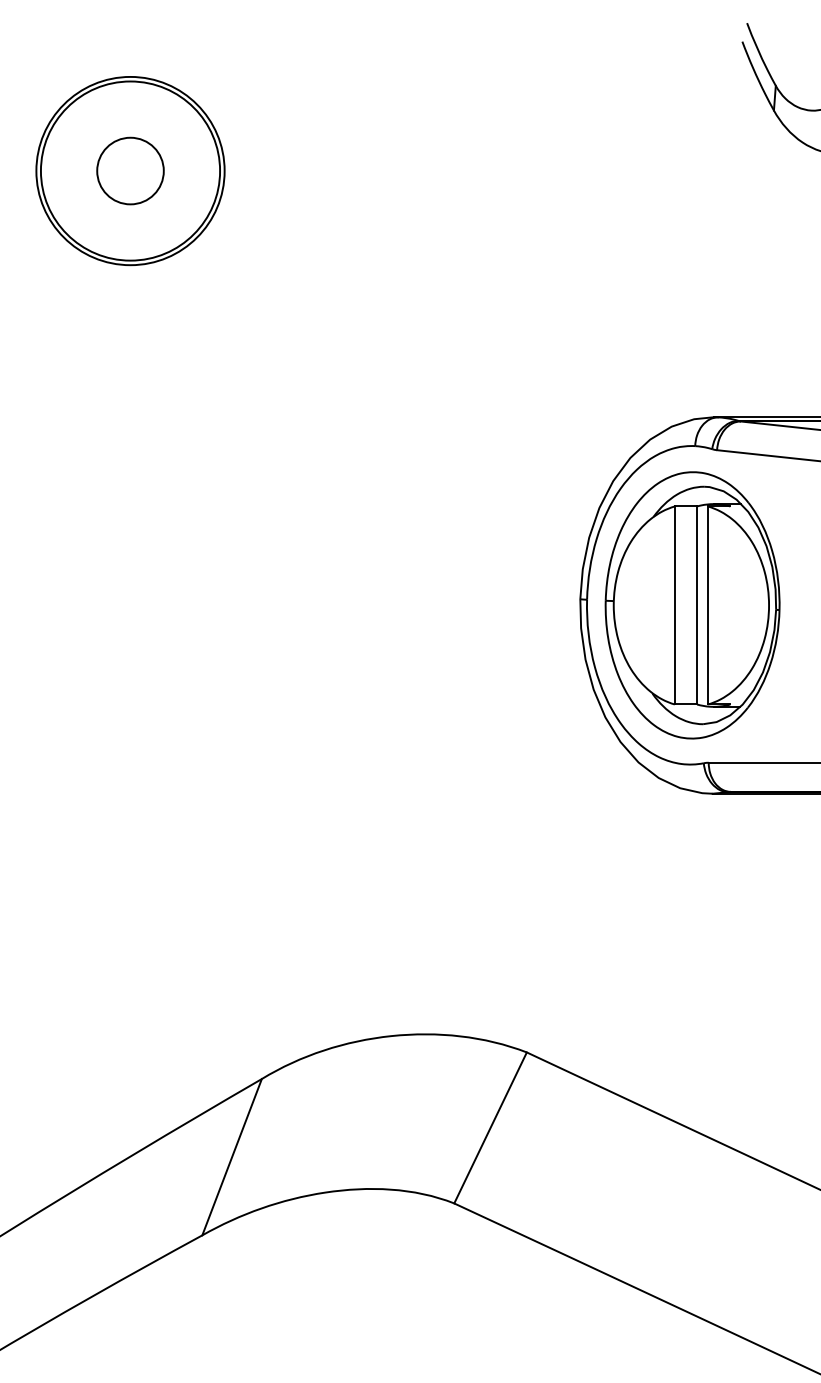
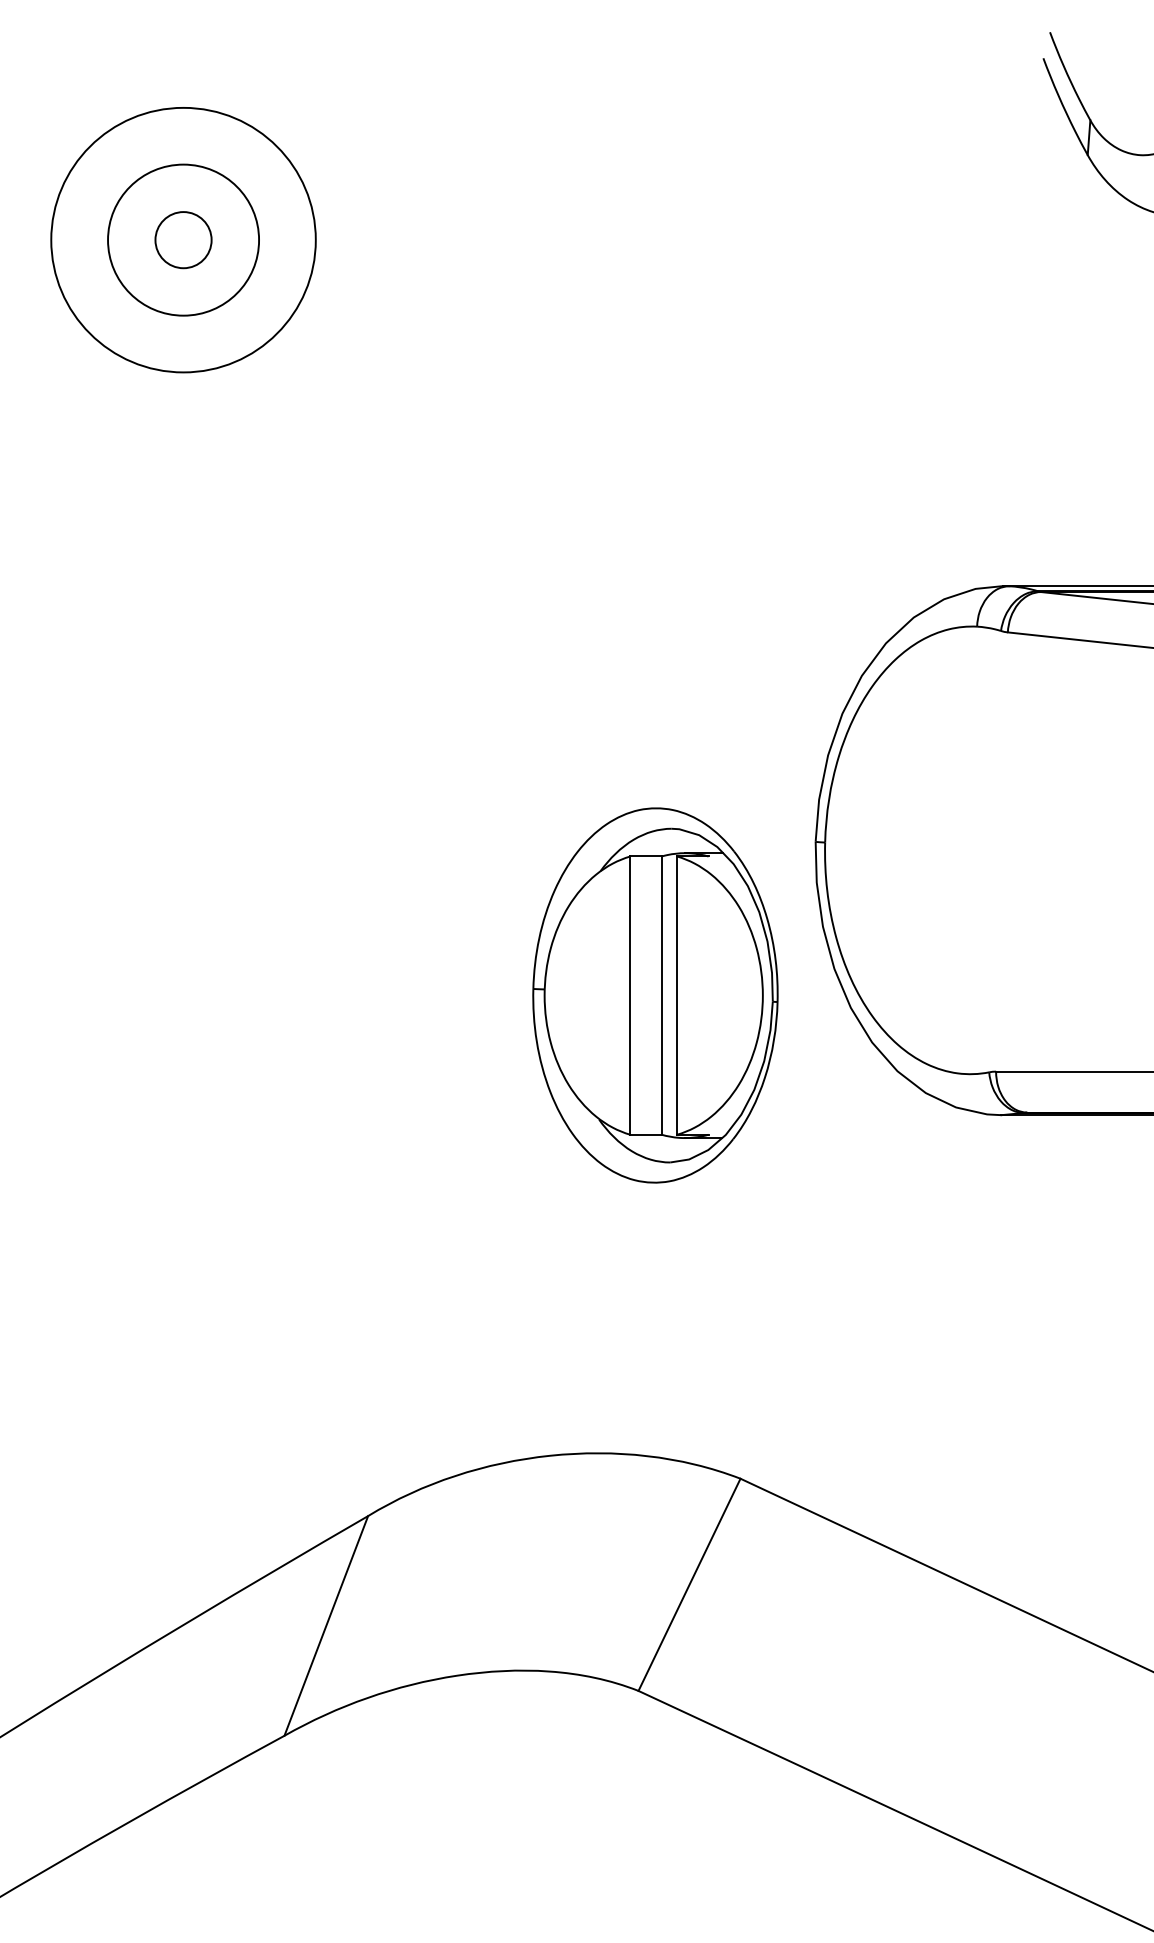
circle: (130, 170) -> (183, 239), size x0.6
circle: (130, 171) -> (183, 240), size x0.6
part: (692, 605) -> (655, 995), moved

